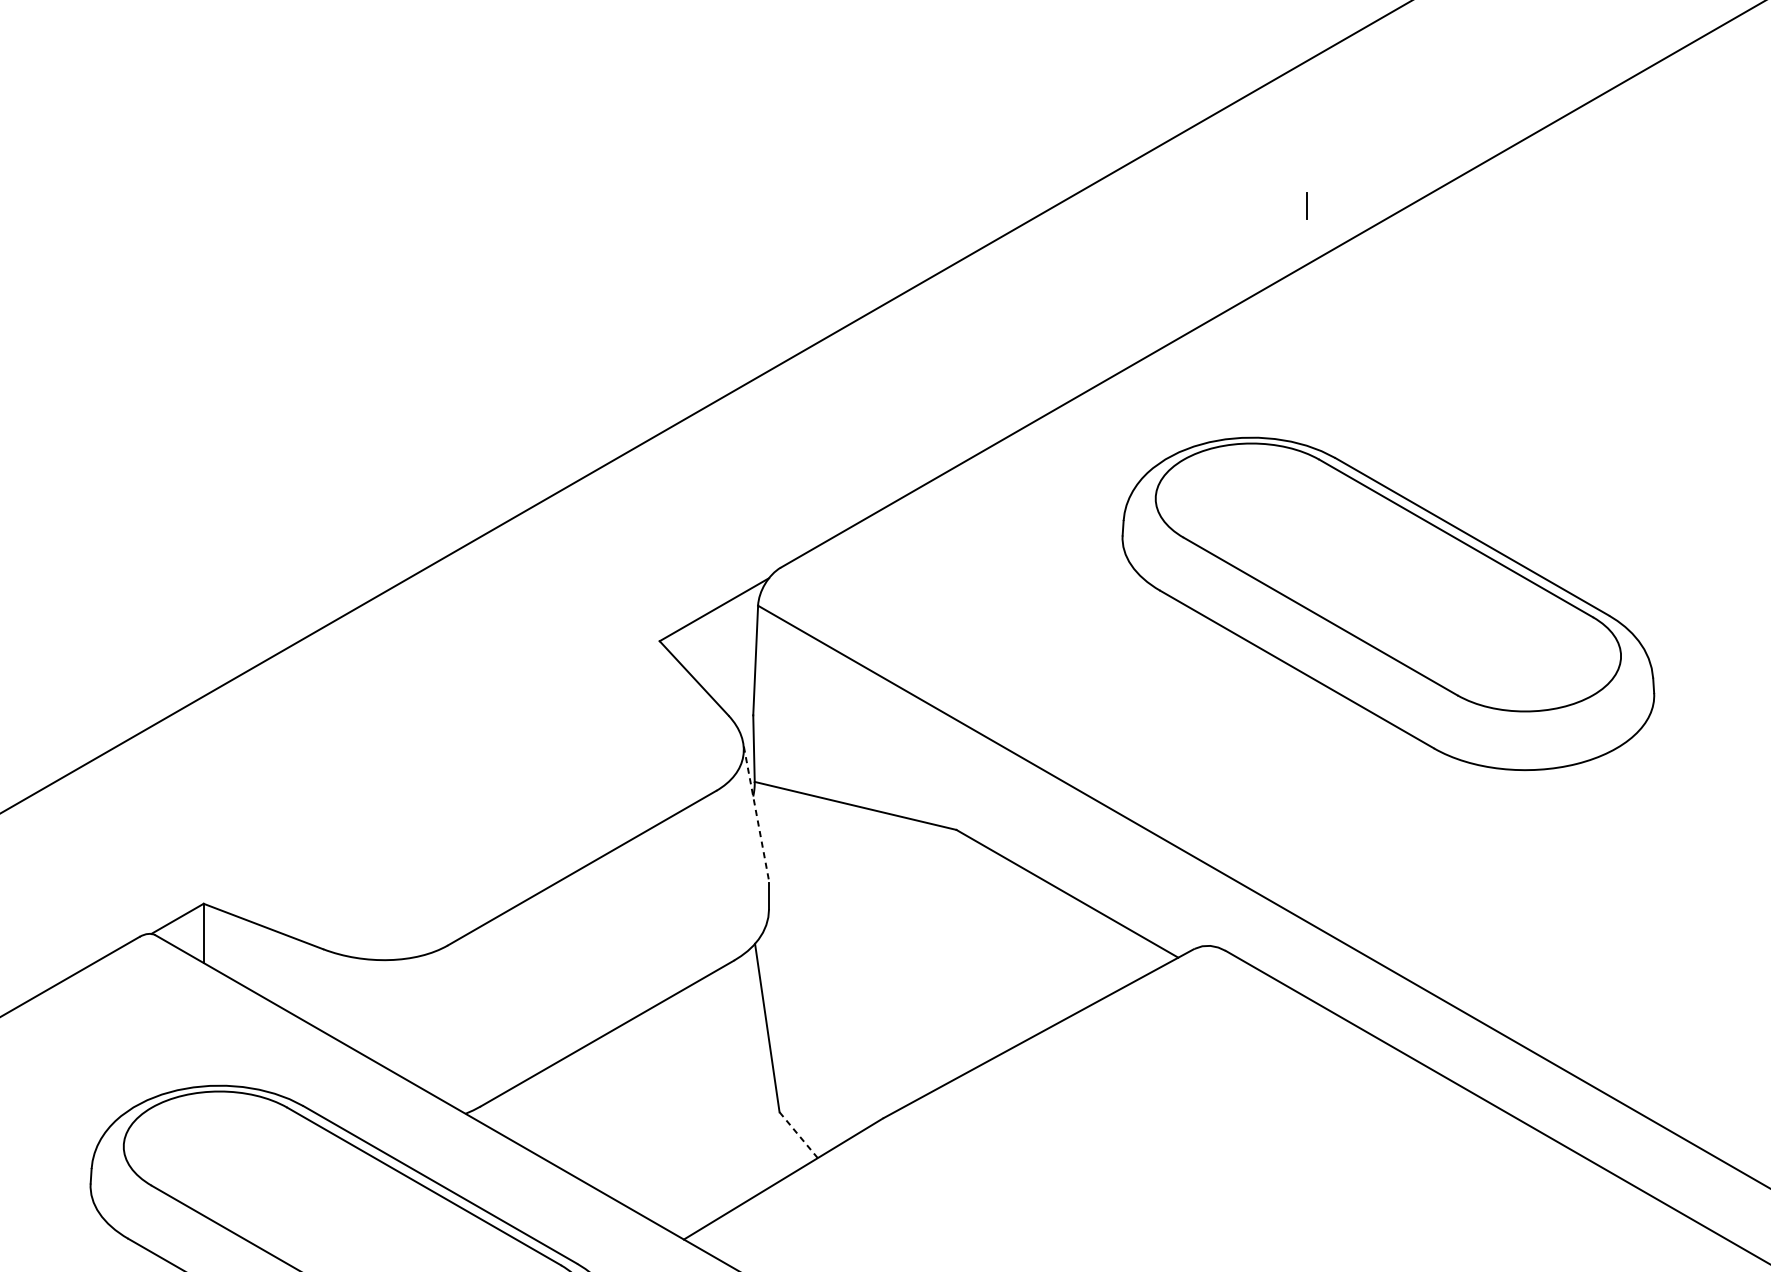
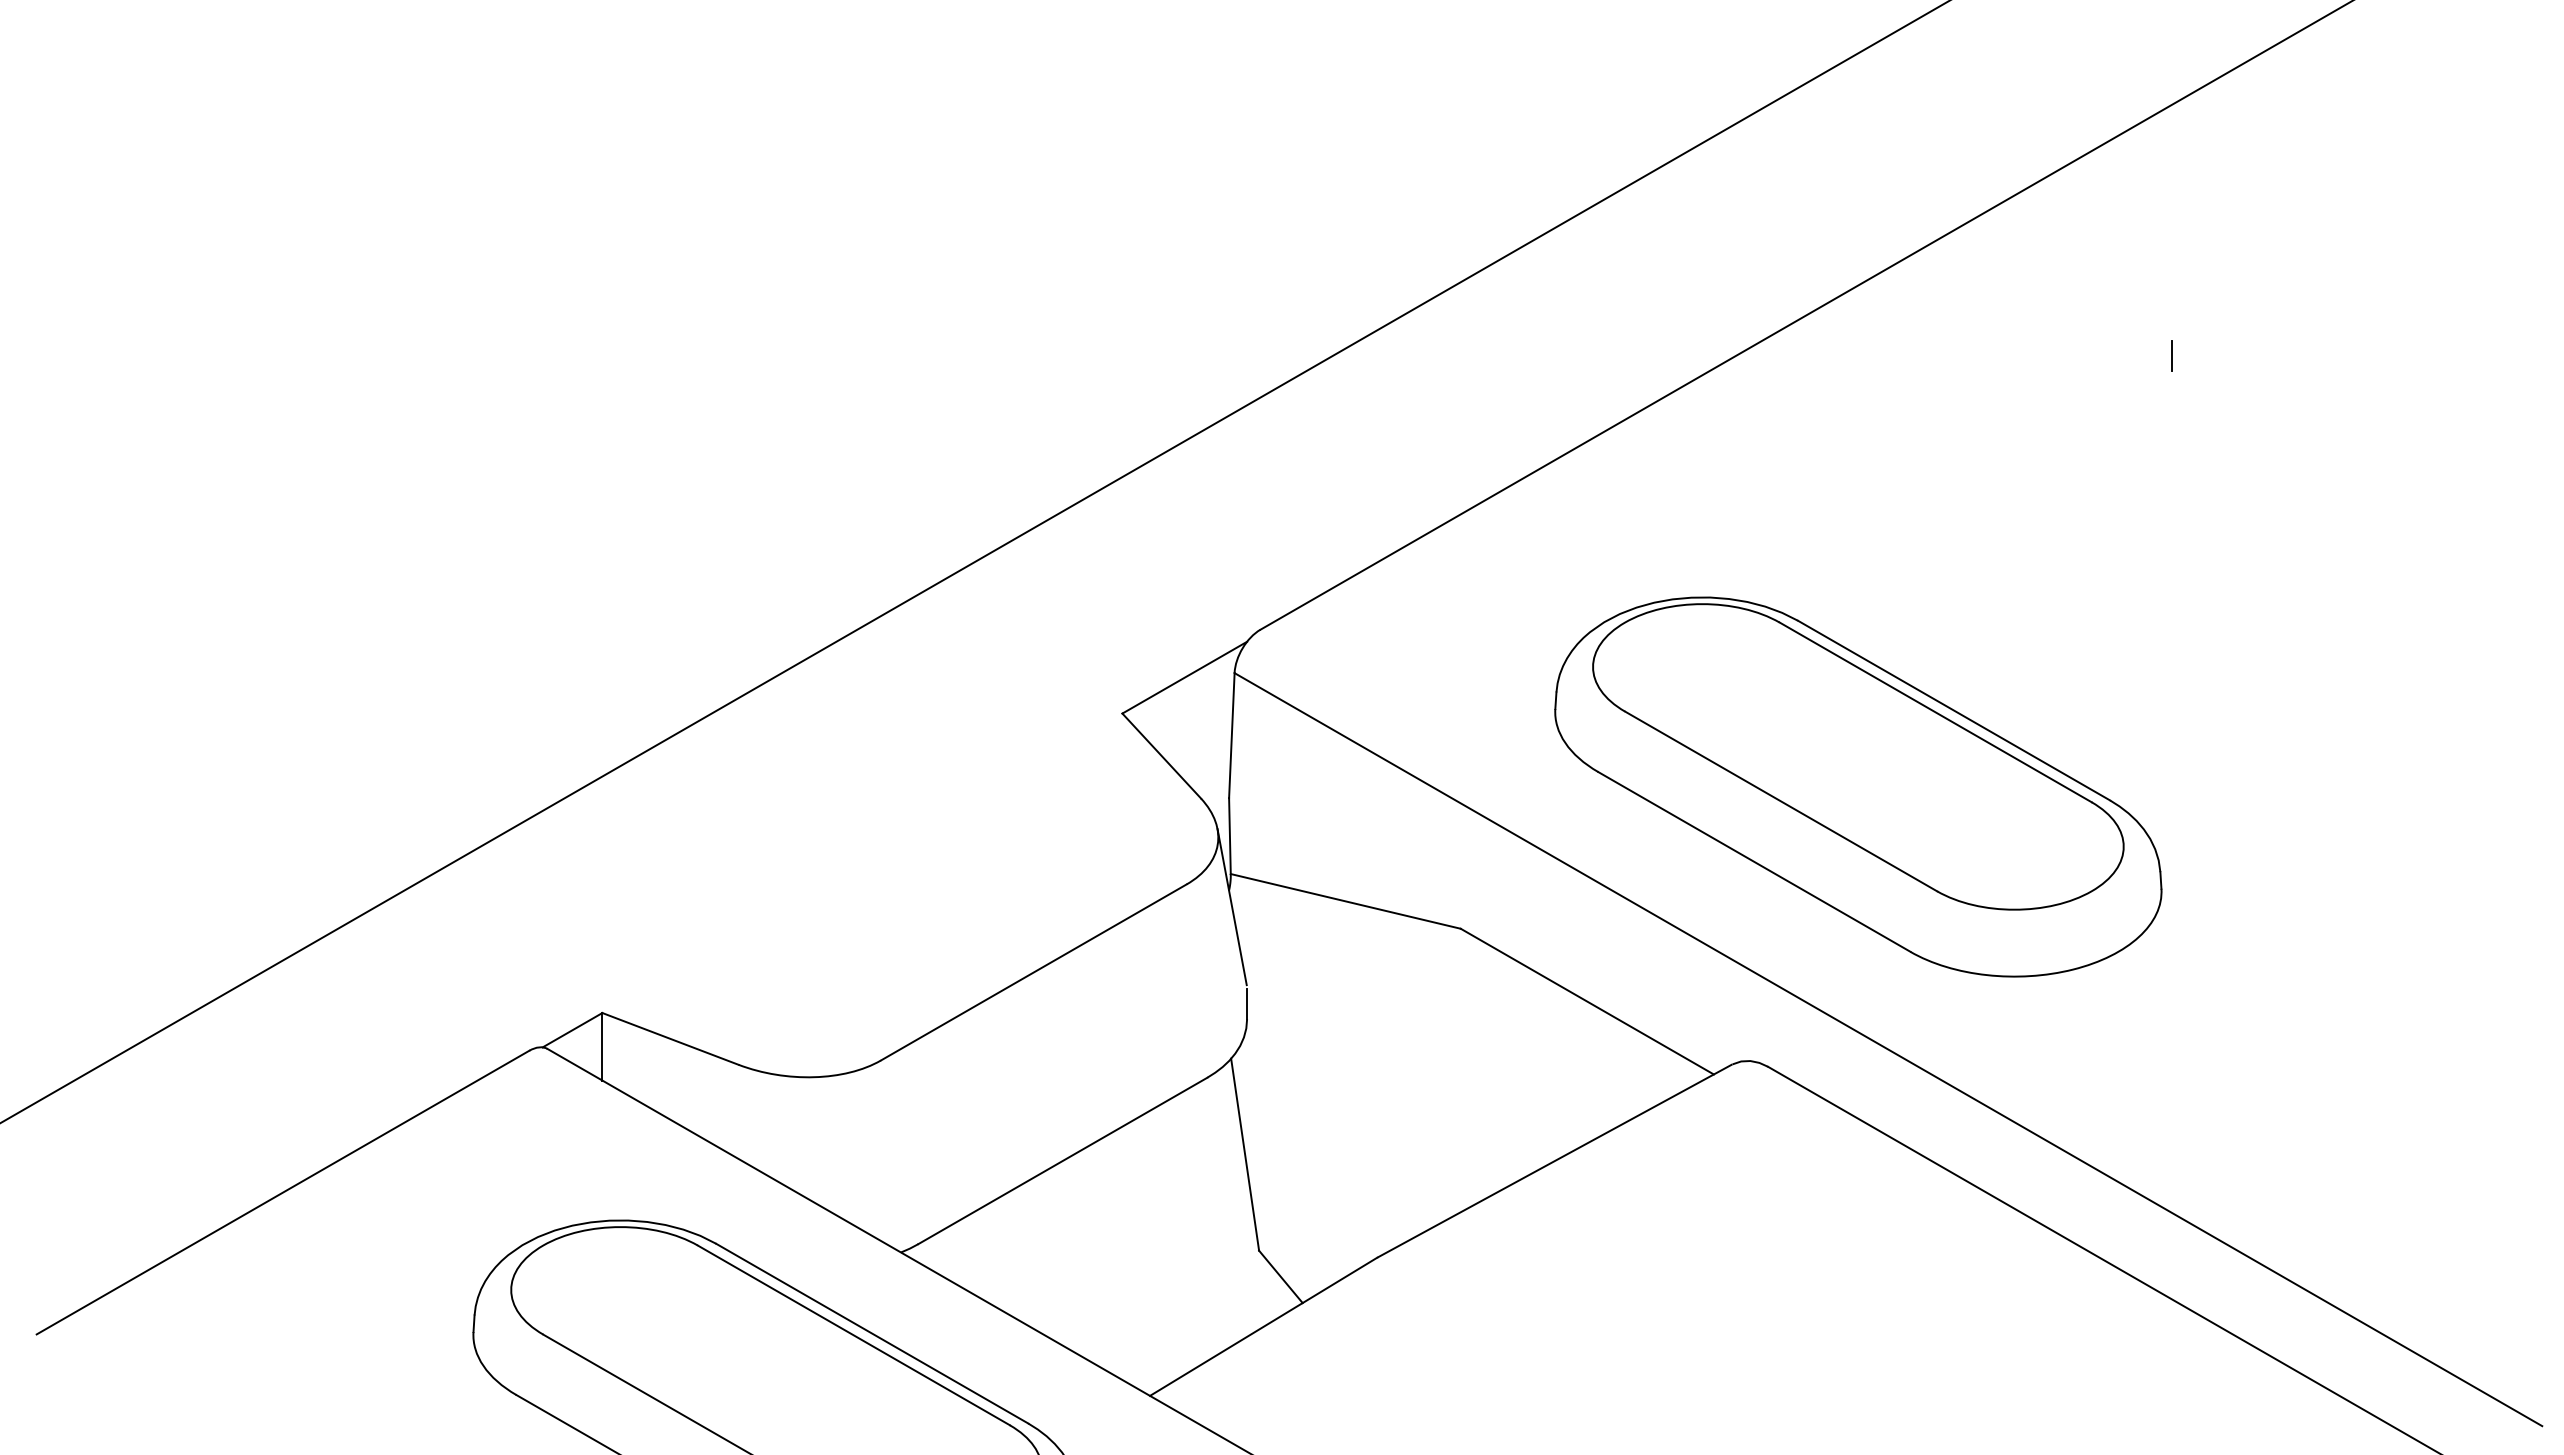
line: (1306, 205) -> (2171, 355), moved
part: (1388, 603) -> (1858, 786), moved
line: (756, 810) -> (1232, 906), dashed -> solid
line: (799, 1135) -> (1281, 1277), dashed -> solid

